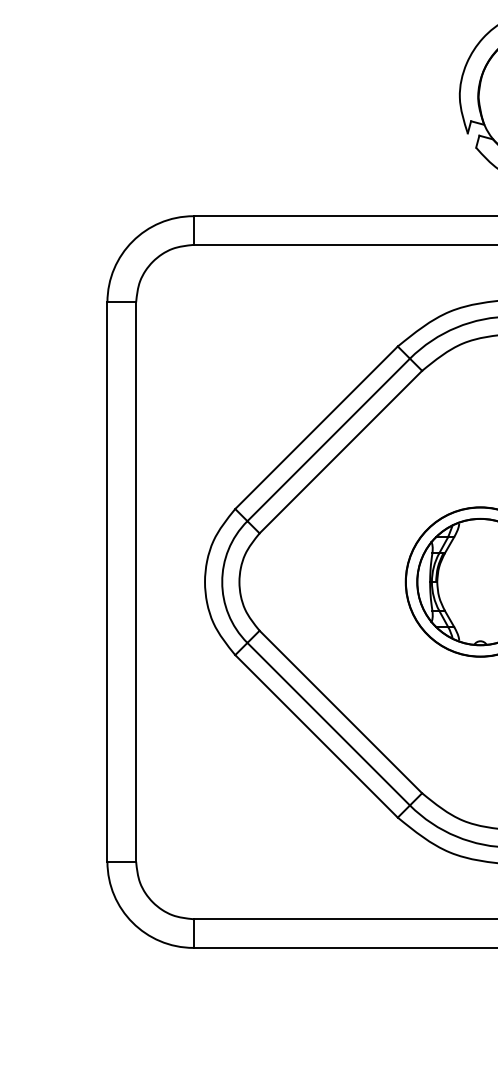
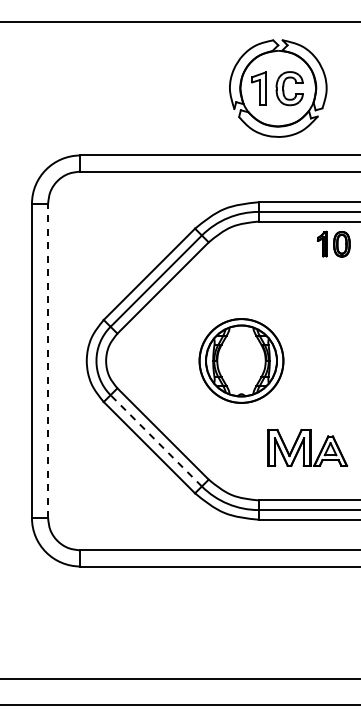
line: (136, 581) -> (48, 360), solid -> dashed
line: (329, 723) -> (156, 440), solid -> dashed

